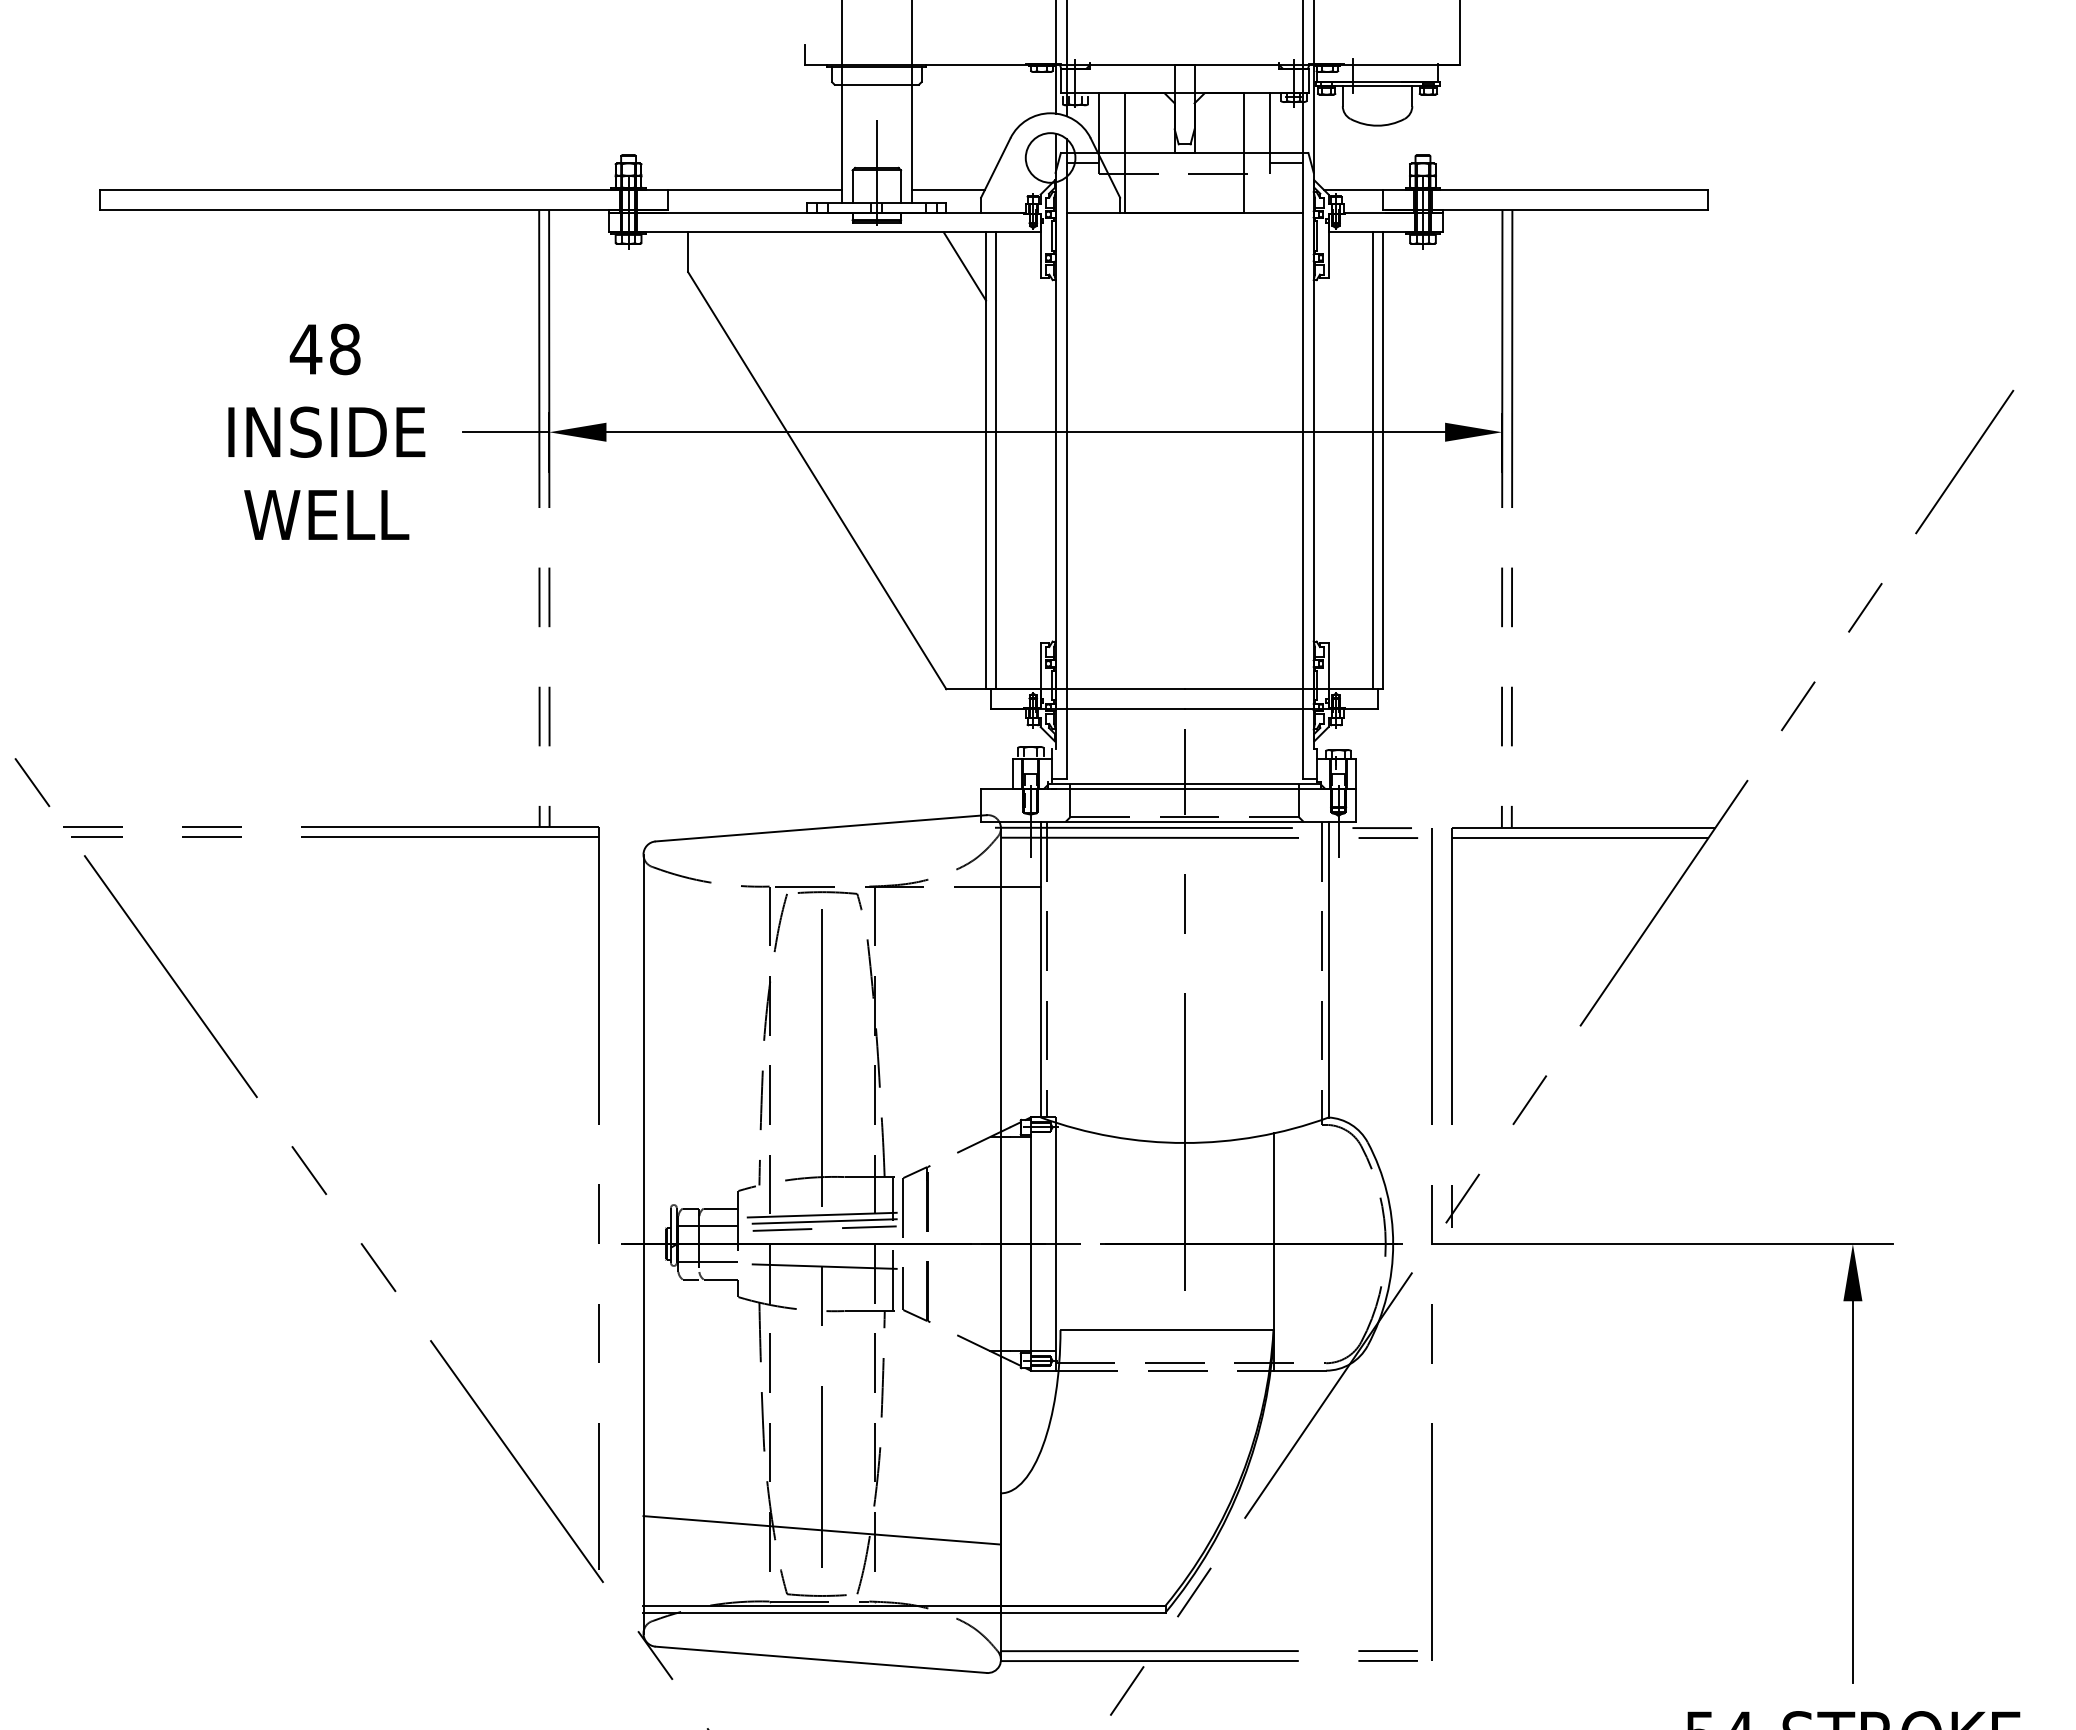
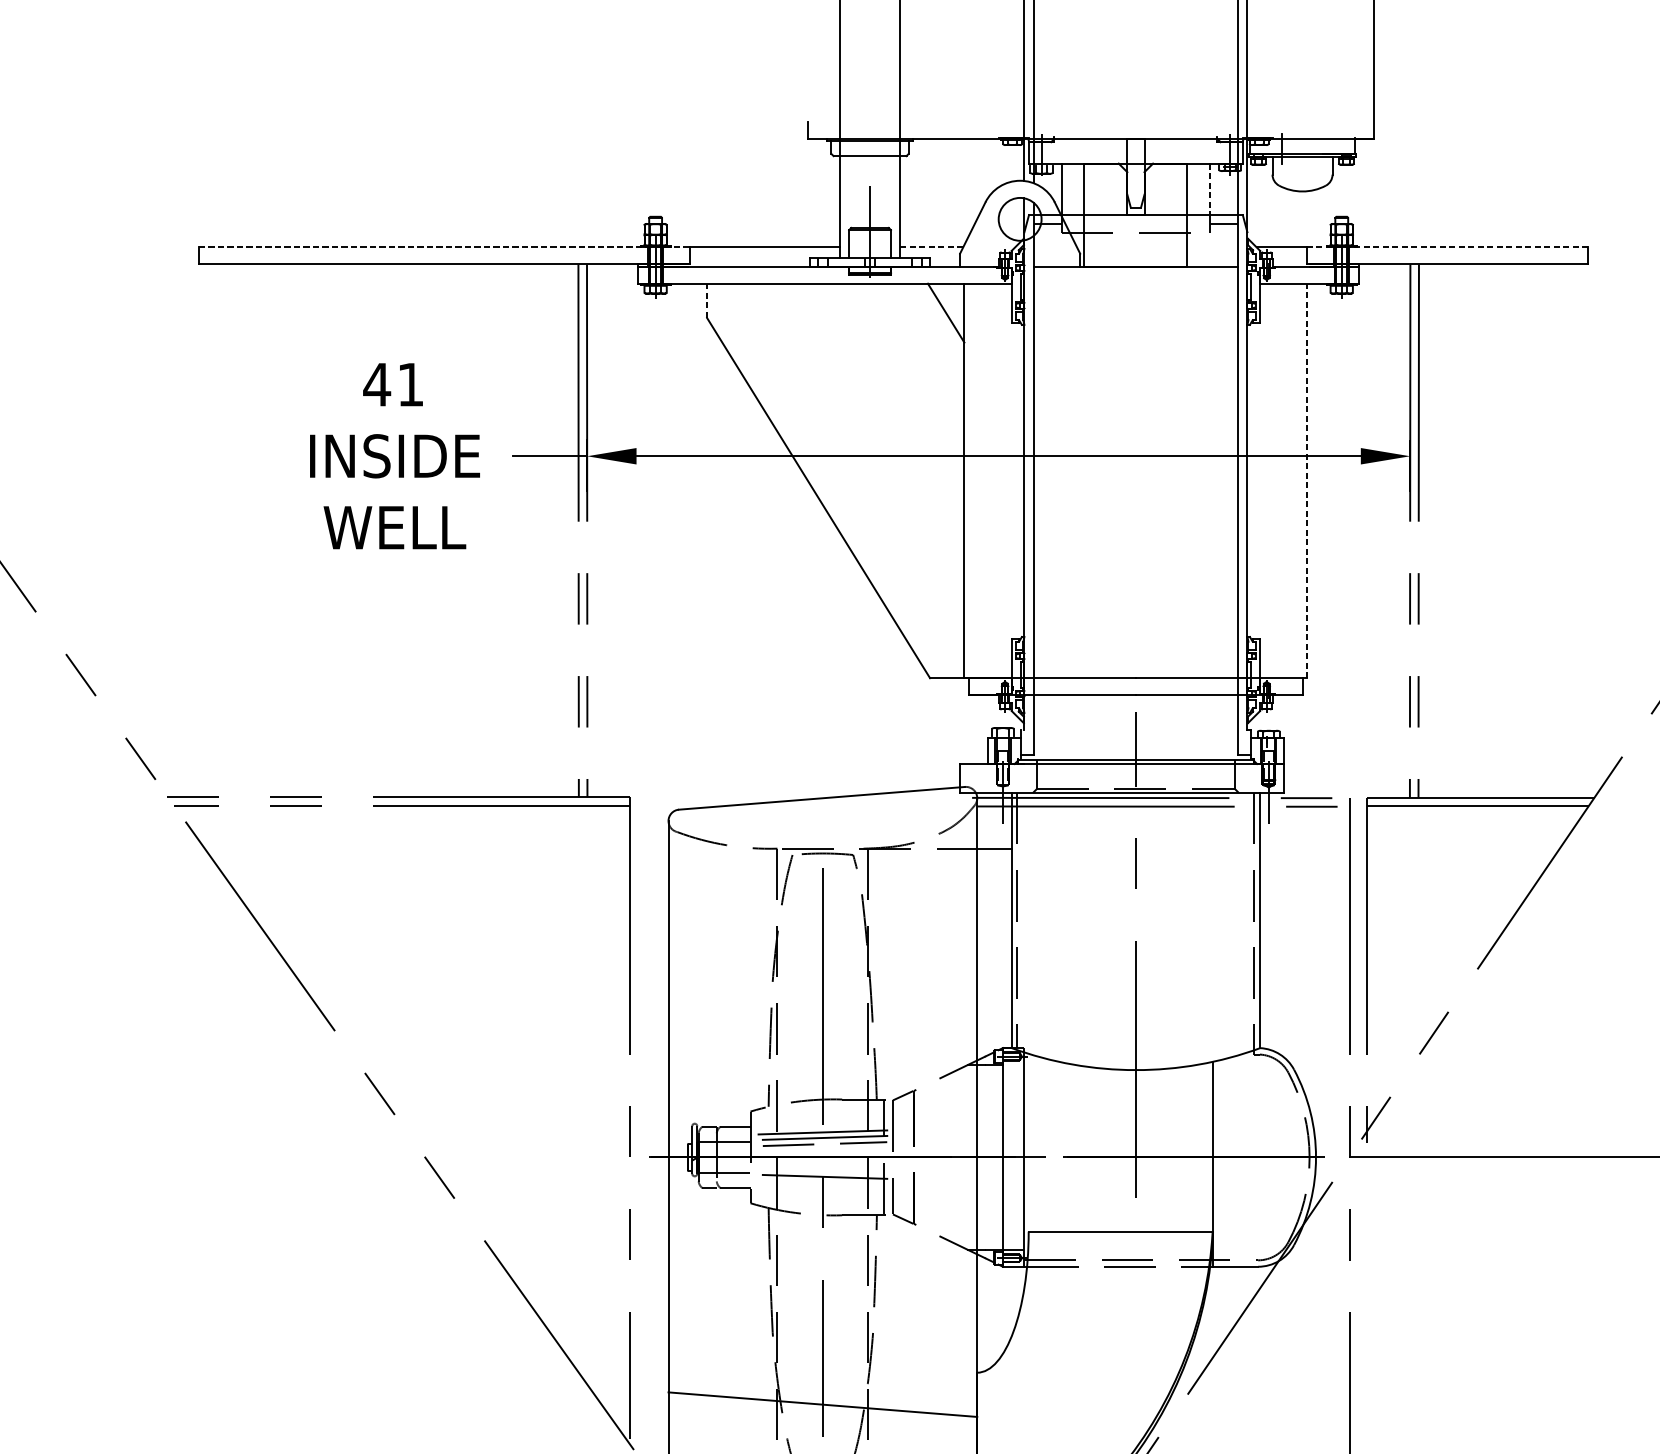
line: (1270, 123) -> (1210, 189), solid -> dashed
line: (384, 190) -> (444, 247), solid -> dashed
line: (948, 190) -> (931, 247), solid -> dashed
line: (1545, 190) -> (1447, 247), solid -> dashed
line: (688, 252) -> (707, 301), solid -> dashed
text: (345, 349) -> (411, 384), 48 -> 41
line: (995, 460) -> (972, 480), removed
line: (1373, 460) -> (1299, 480), removed
line: (1383, 460) -> (1307, 480), solid -> dashed

